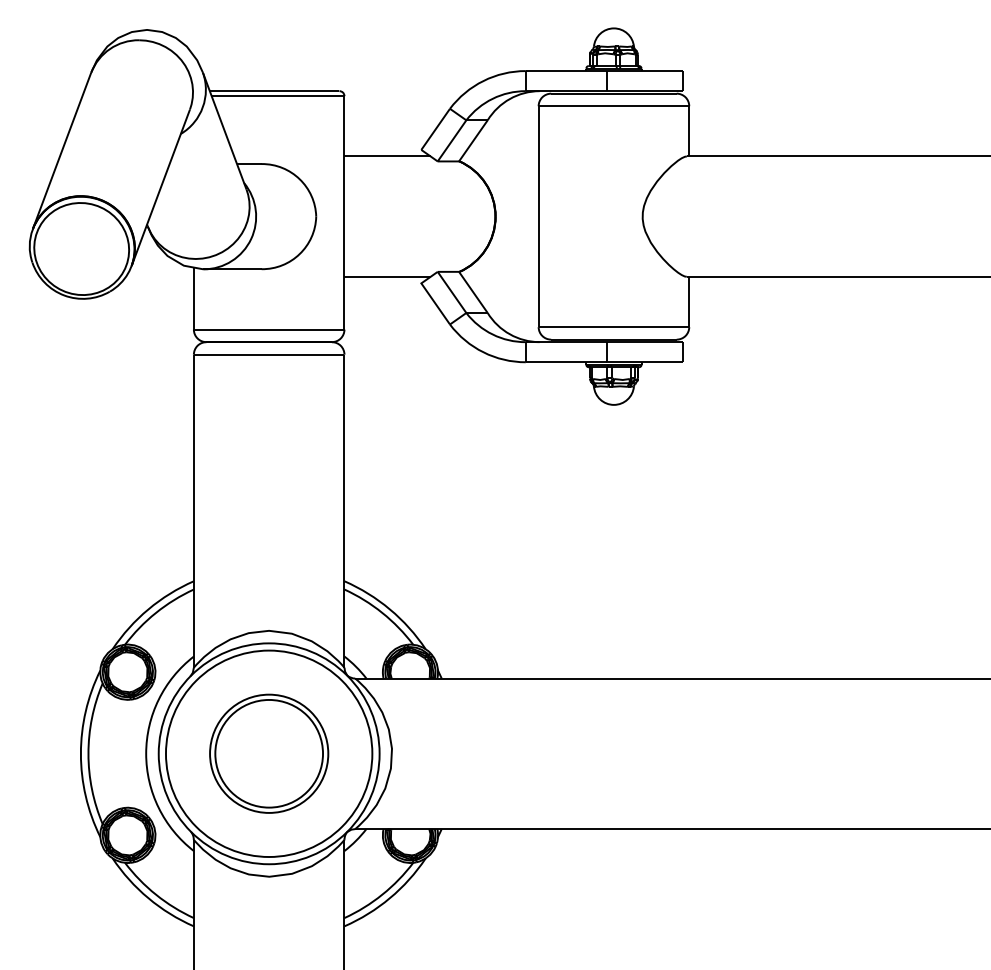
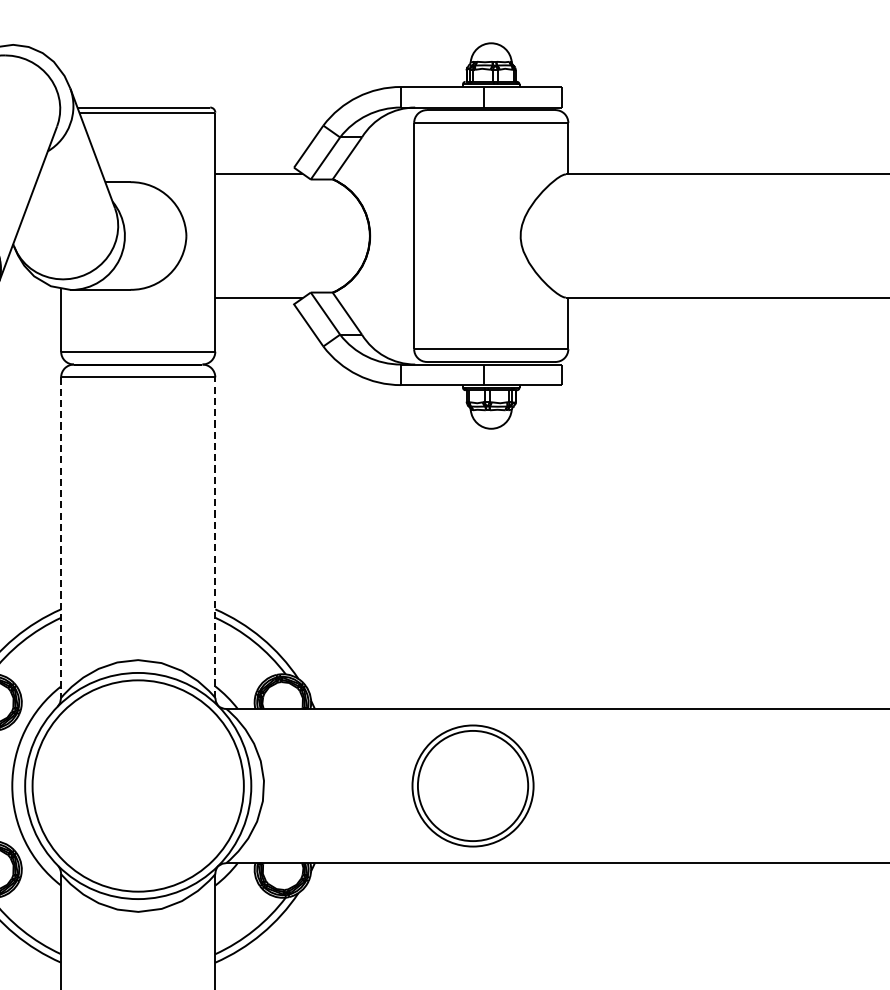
line: (344, 510) -> (215, 536), solid -> dashed
line: (193, 511) -> (60, 537), solid -> dashed
part: (269, 753) -> (473, 785), moved

